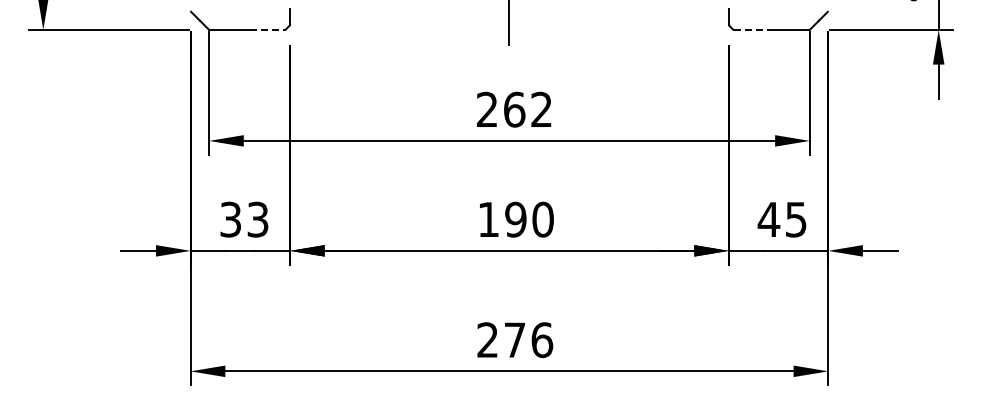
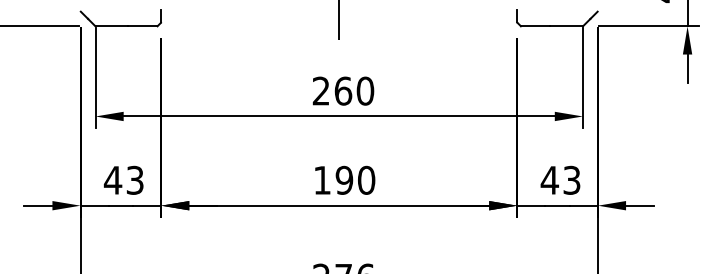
line: (267, 29) -> (142, 26), dashed -> solid
line: (751, 29) -> (535, 26), dashed -> solid
text: (541, 109) -> (365, 90), 262 -> 260
text: (796, 218) -> (572, 179), 45 -> 43
text: (230, 219) -> (112, 180), 33 -> 43

